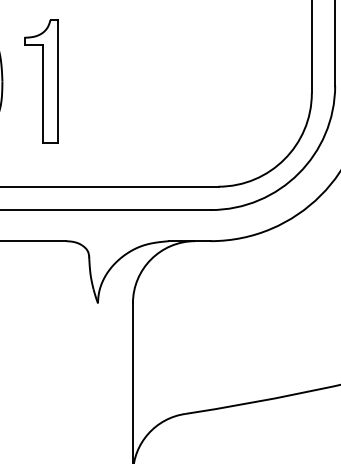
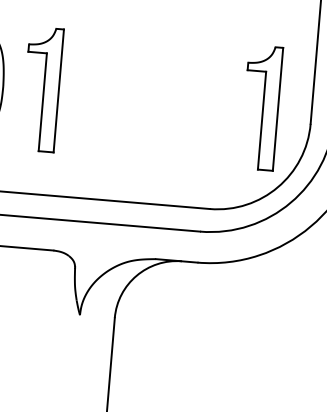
part: (261, 81) -> (261, 107), added

